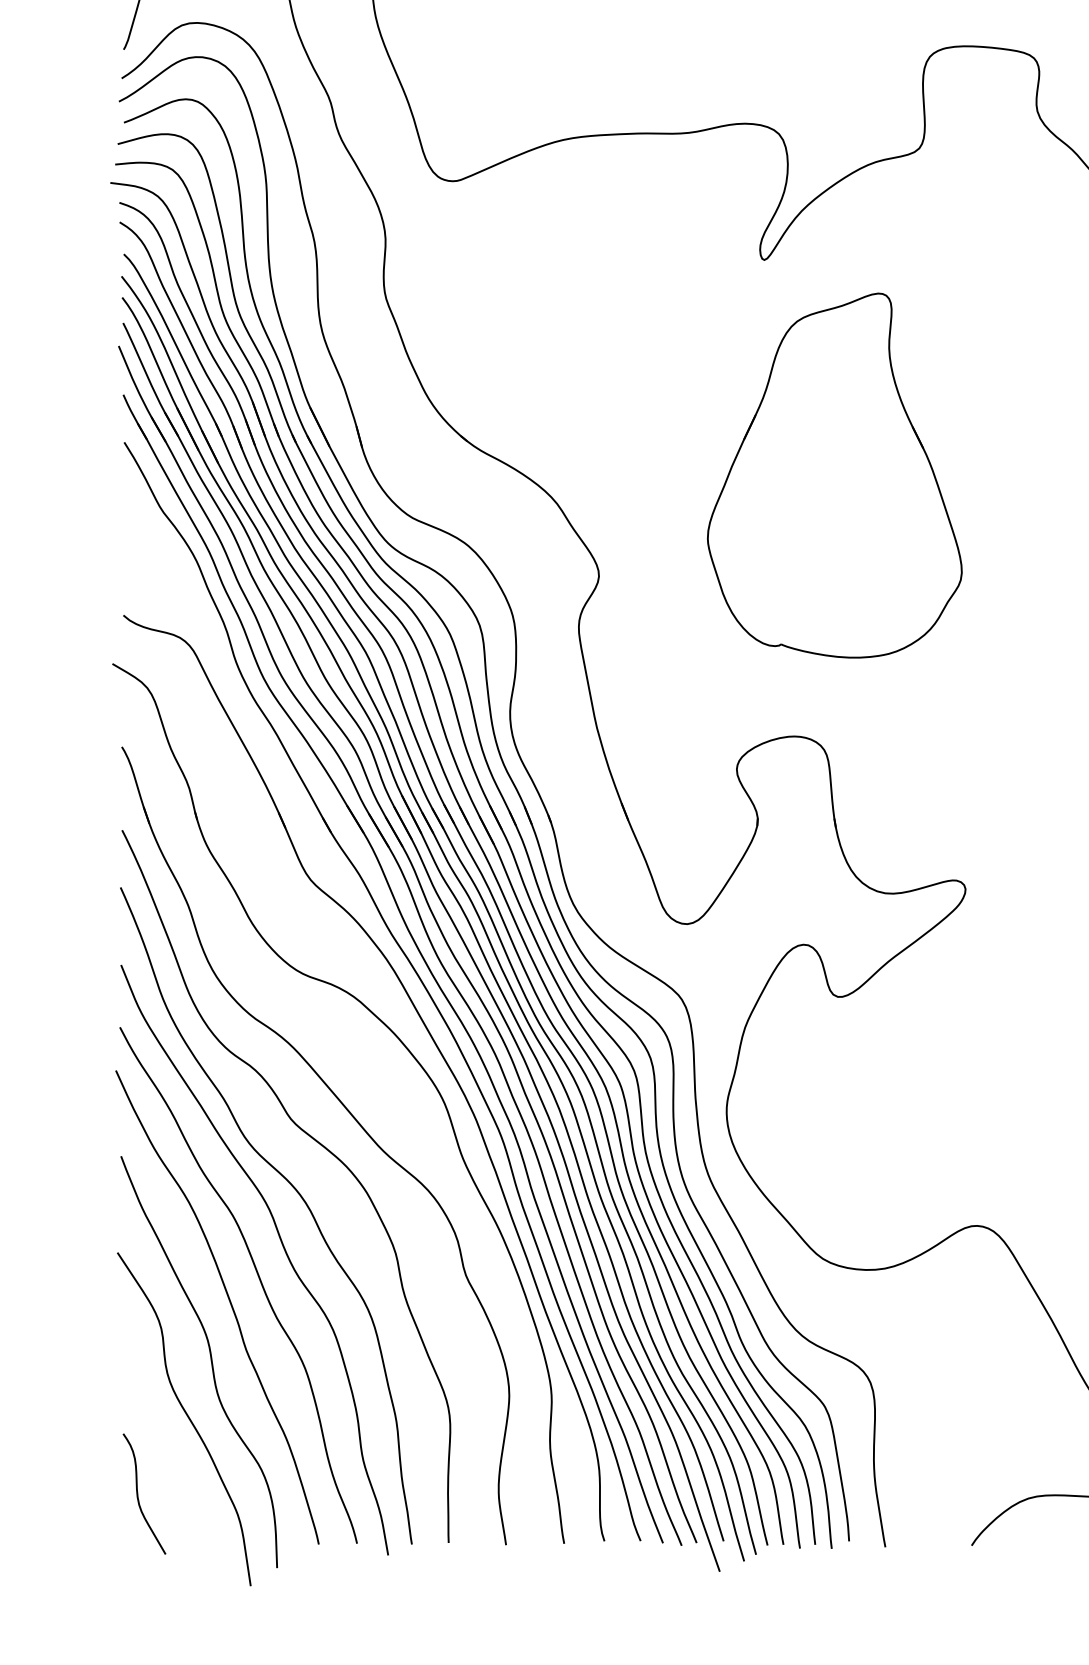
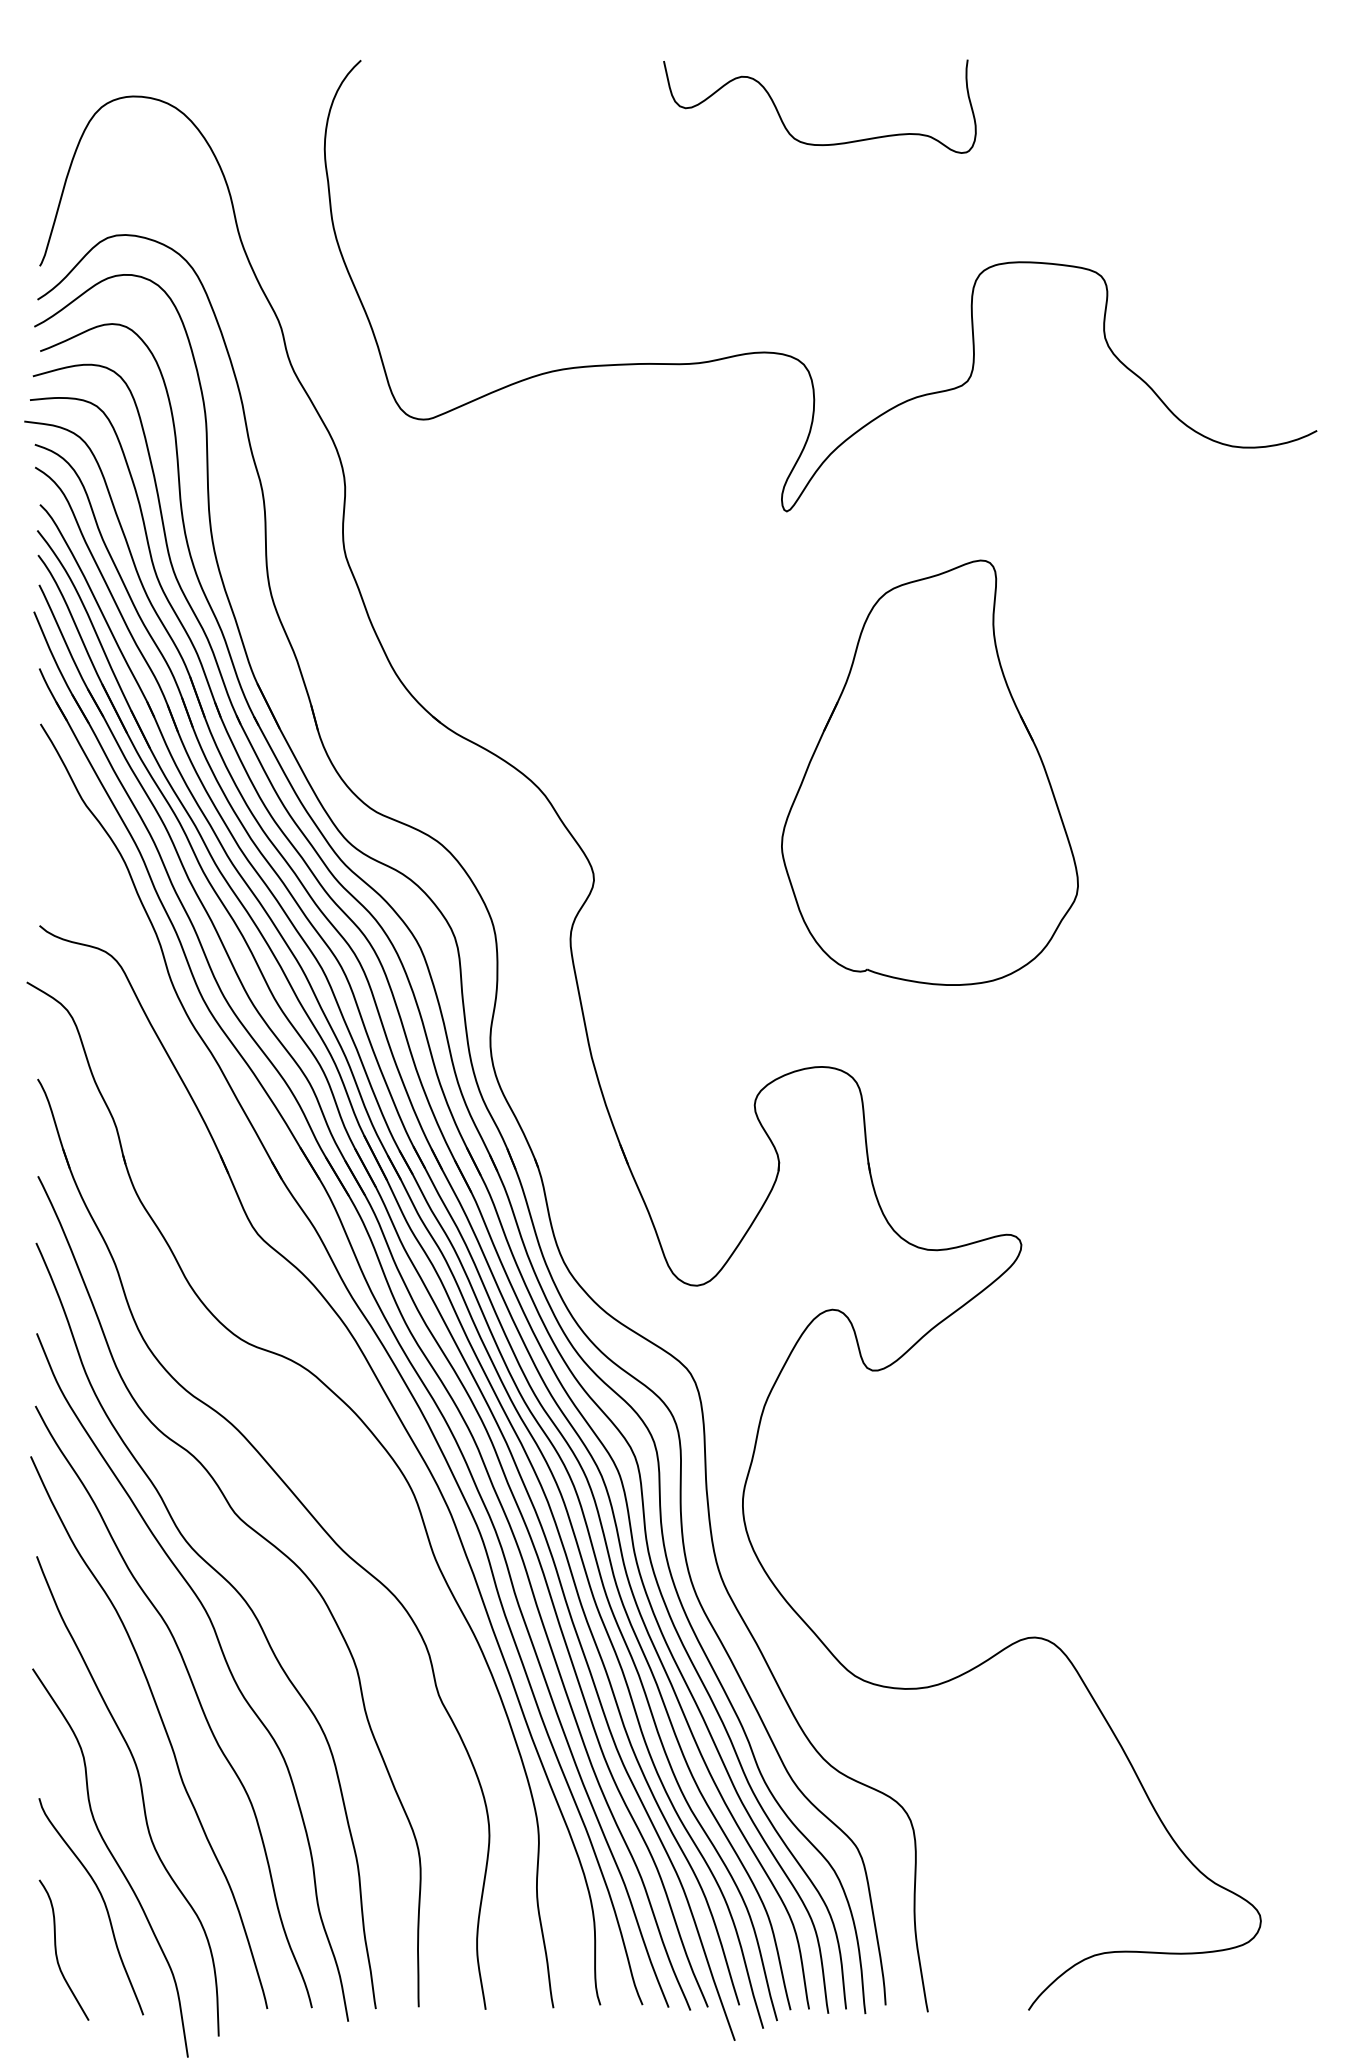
part: (834, 475) -> (929, 772), moved
curve: (177, 1451) -> (102, 1900), added

